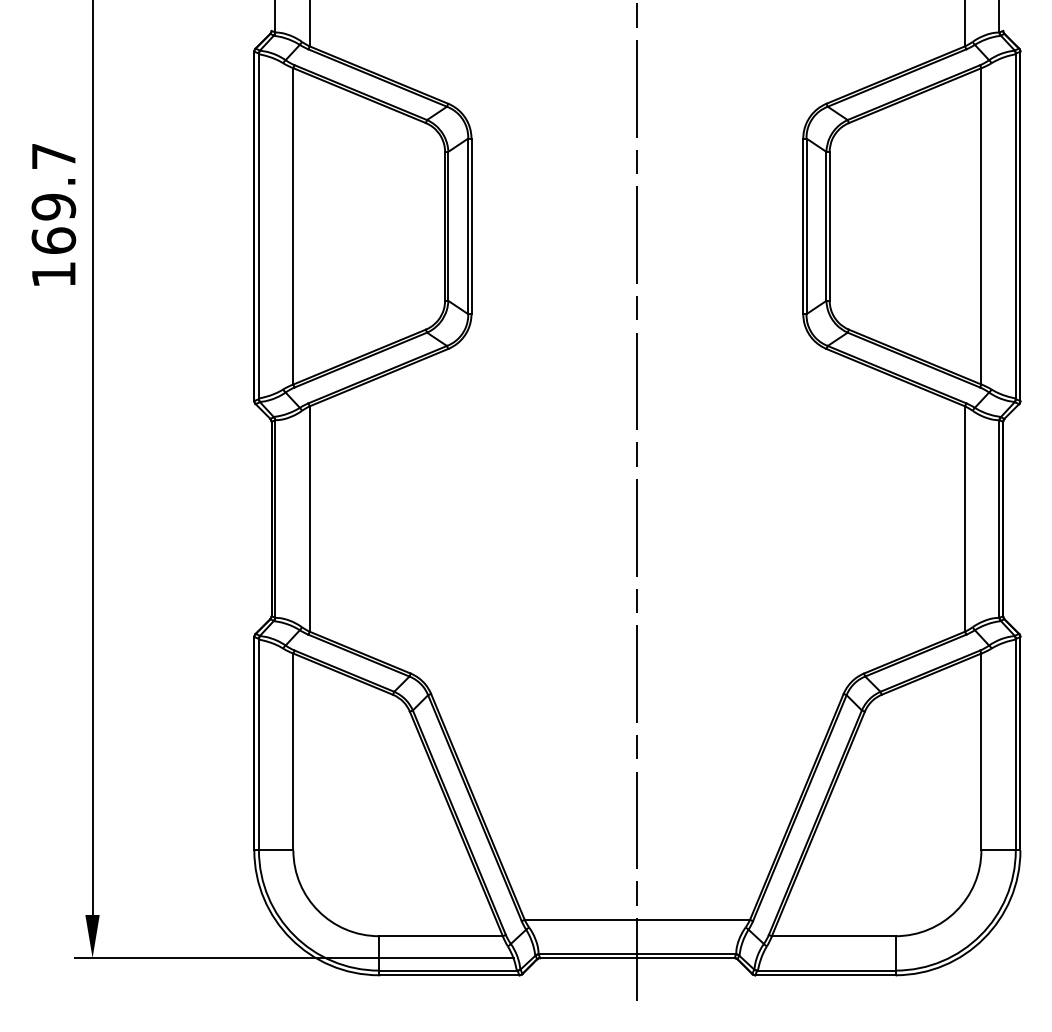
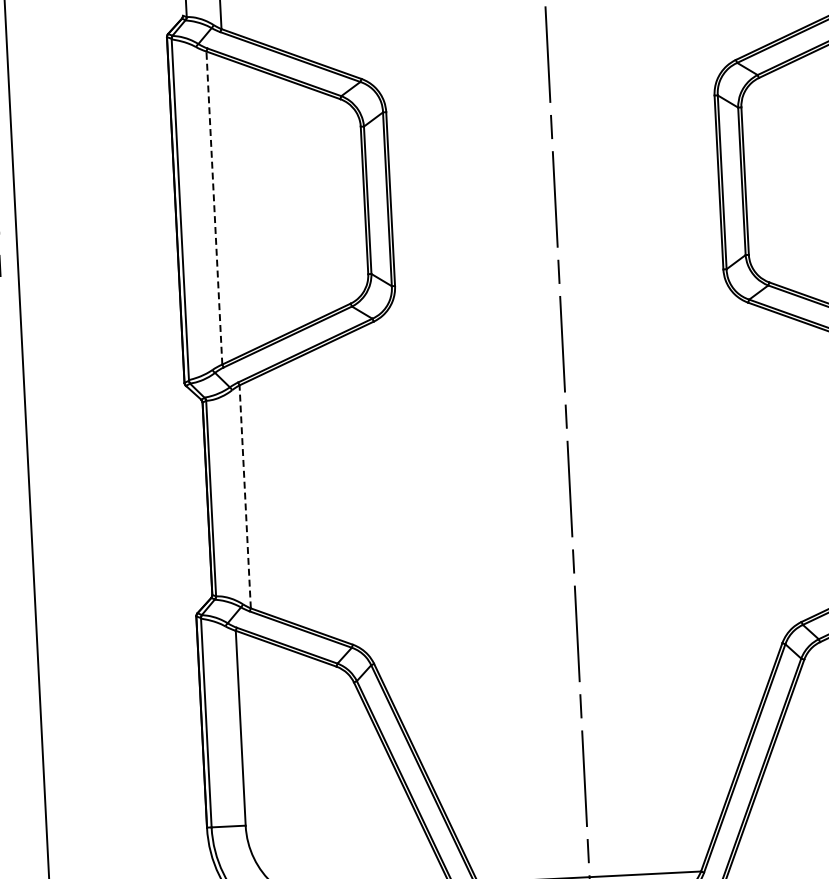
line: (293, 225) -> (214, 207), solid -> dashed
line: (309, 519) -> (245, 497), solid -> dashed

